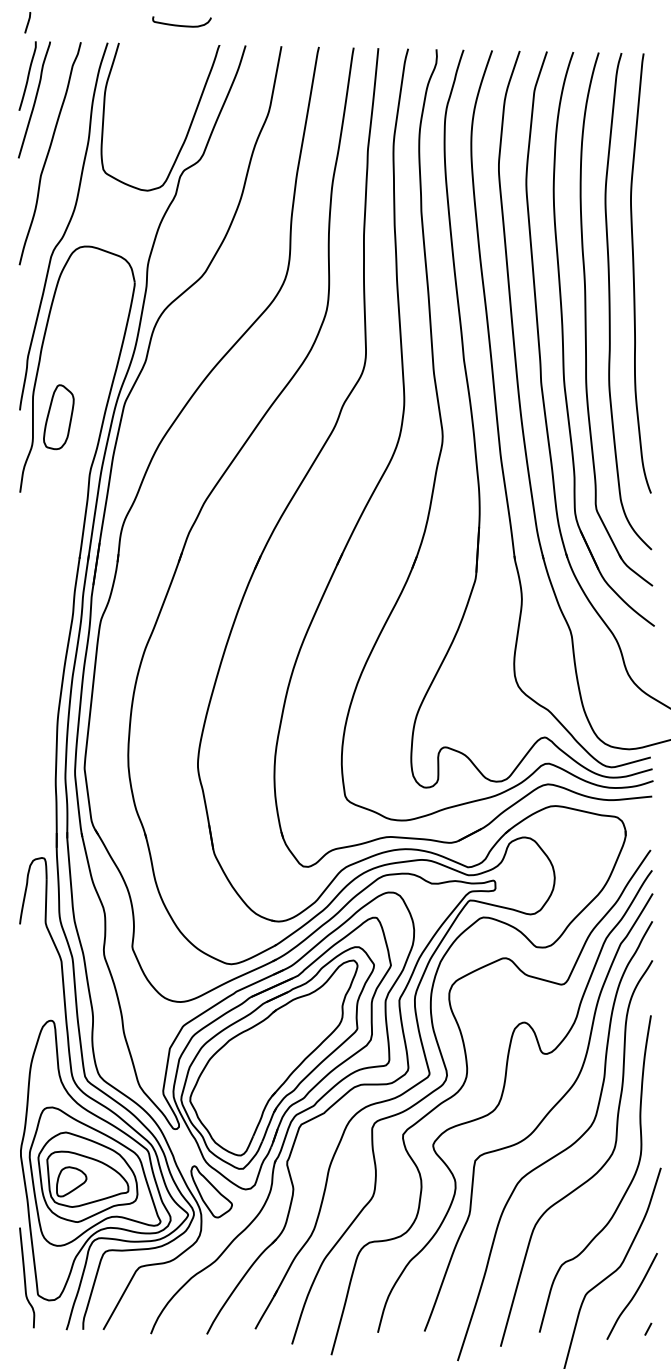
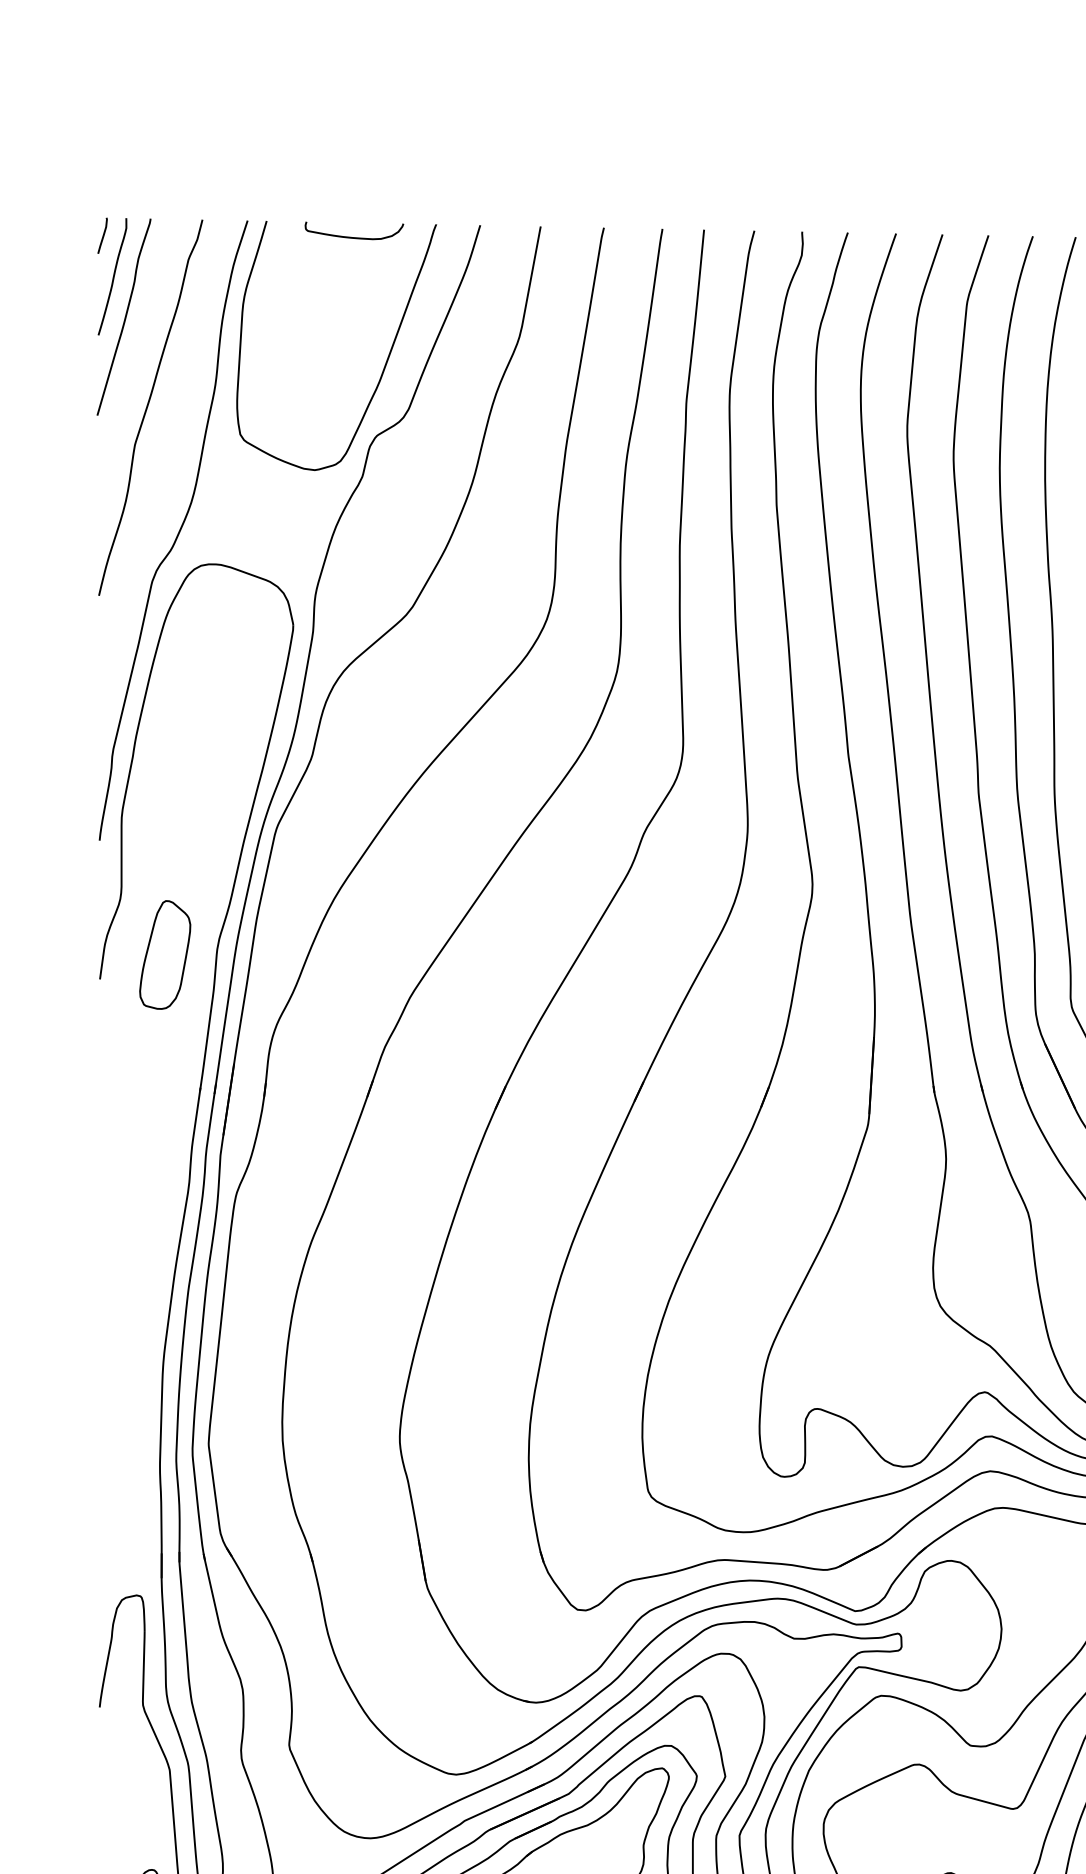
line: (27, 22) -> (102, 235), moved
curve: (181, 25) -> (353, 237), moved
part: (58, 417) -> (164, 955), moved

